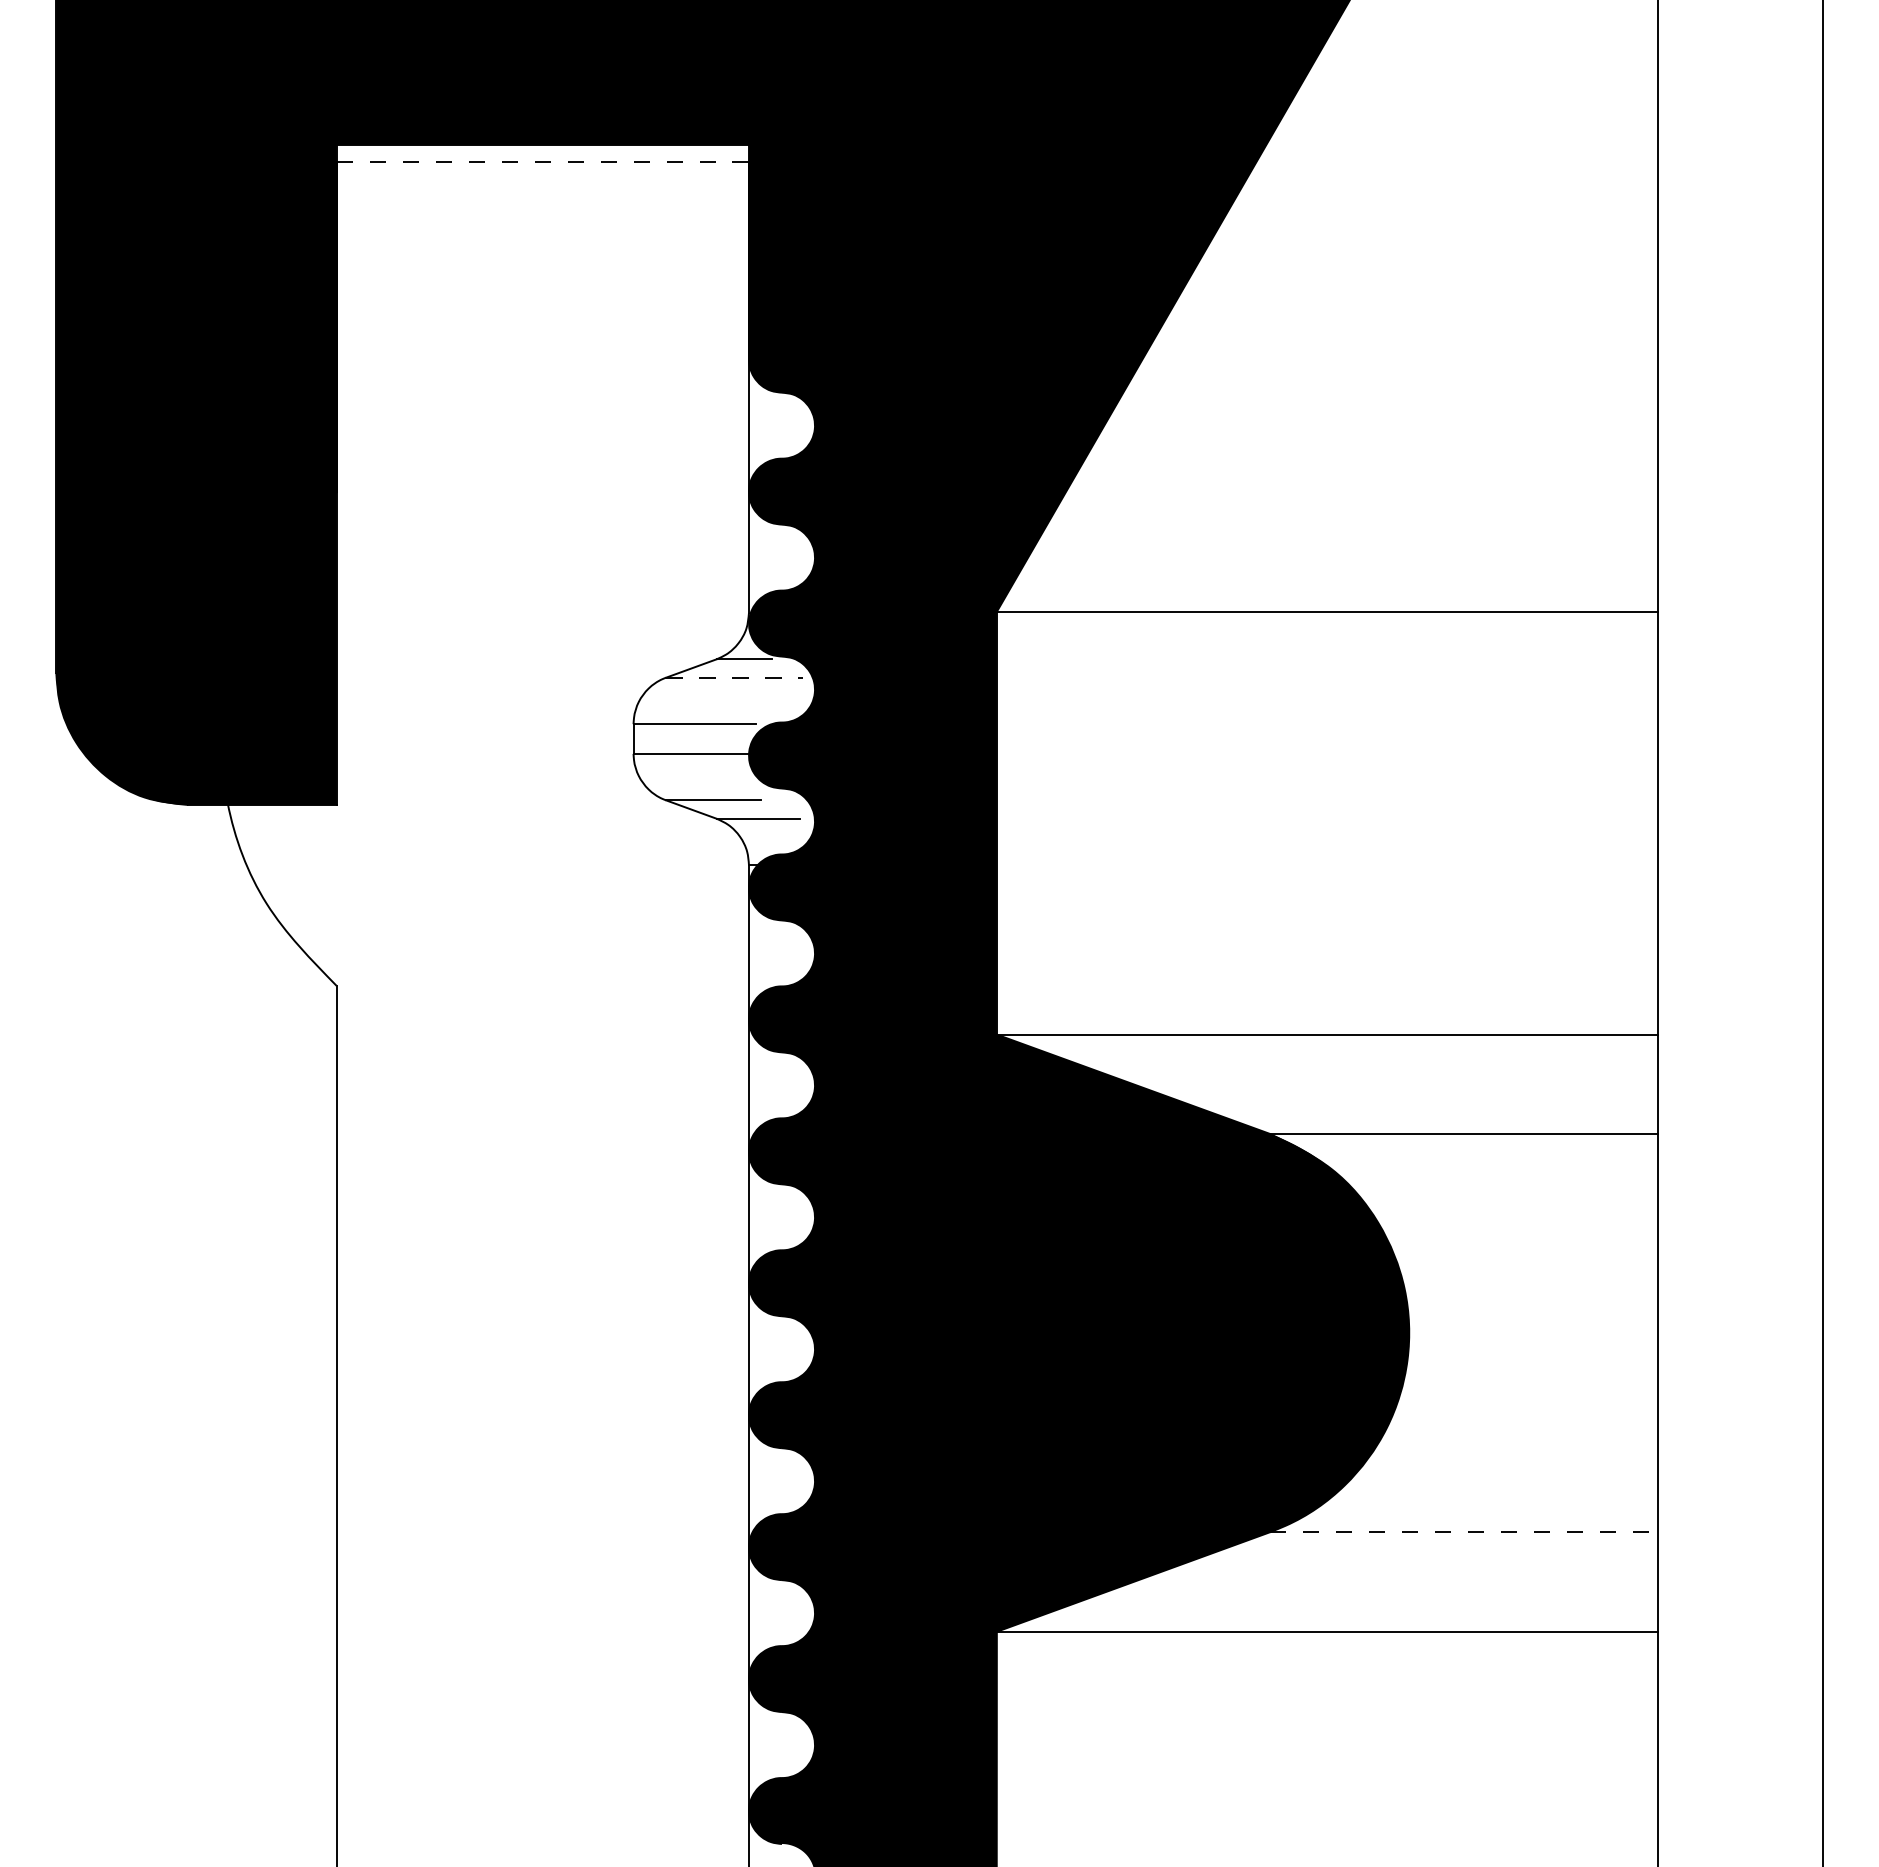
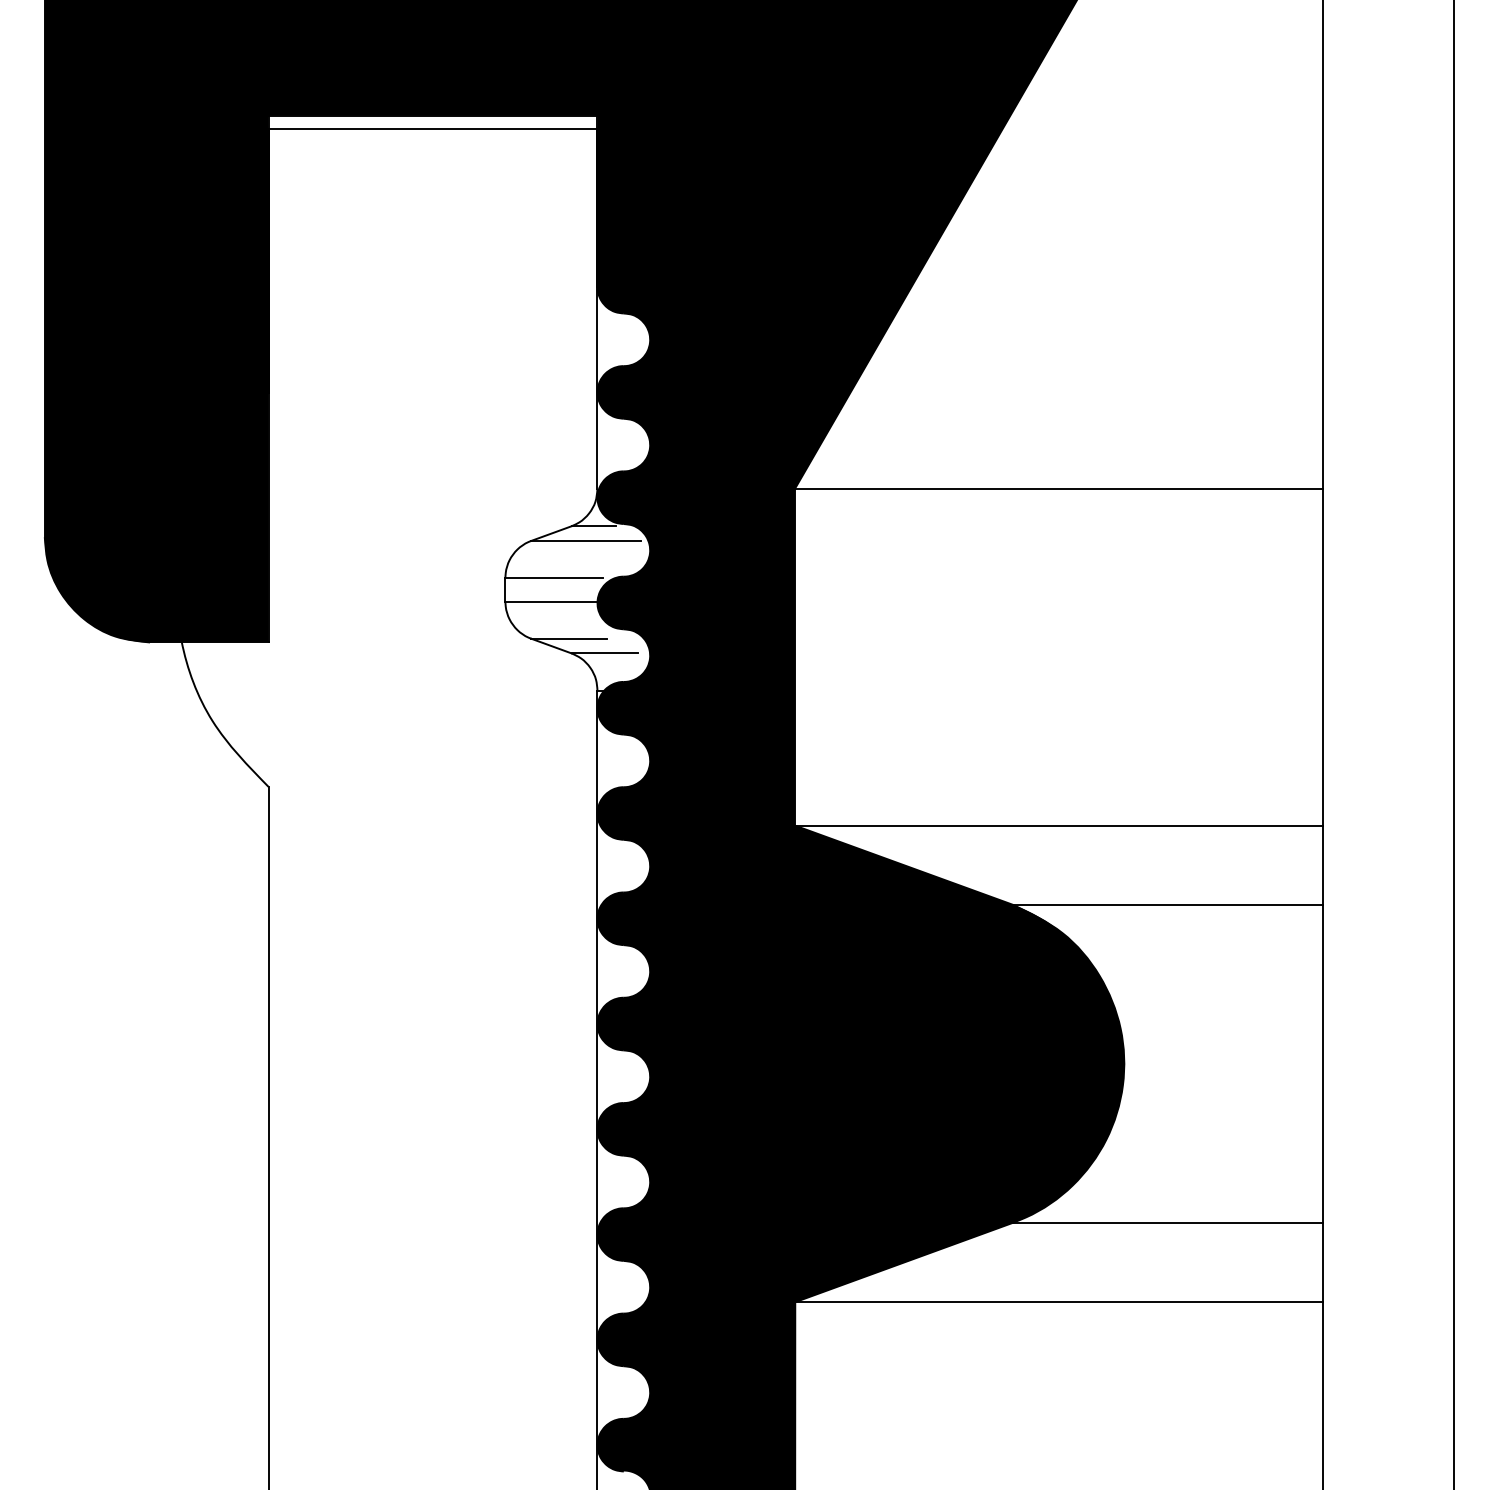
line: (543, 161) -> (433, 129), dashed -> solid
line: (735, 677) -> (586, 540), dashed -> solid
line: (1463, 1532) -> (1167, 1222), dashed -> solid

